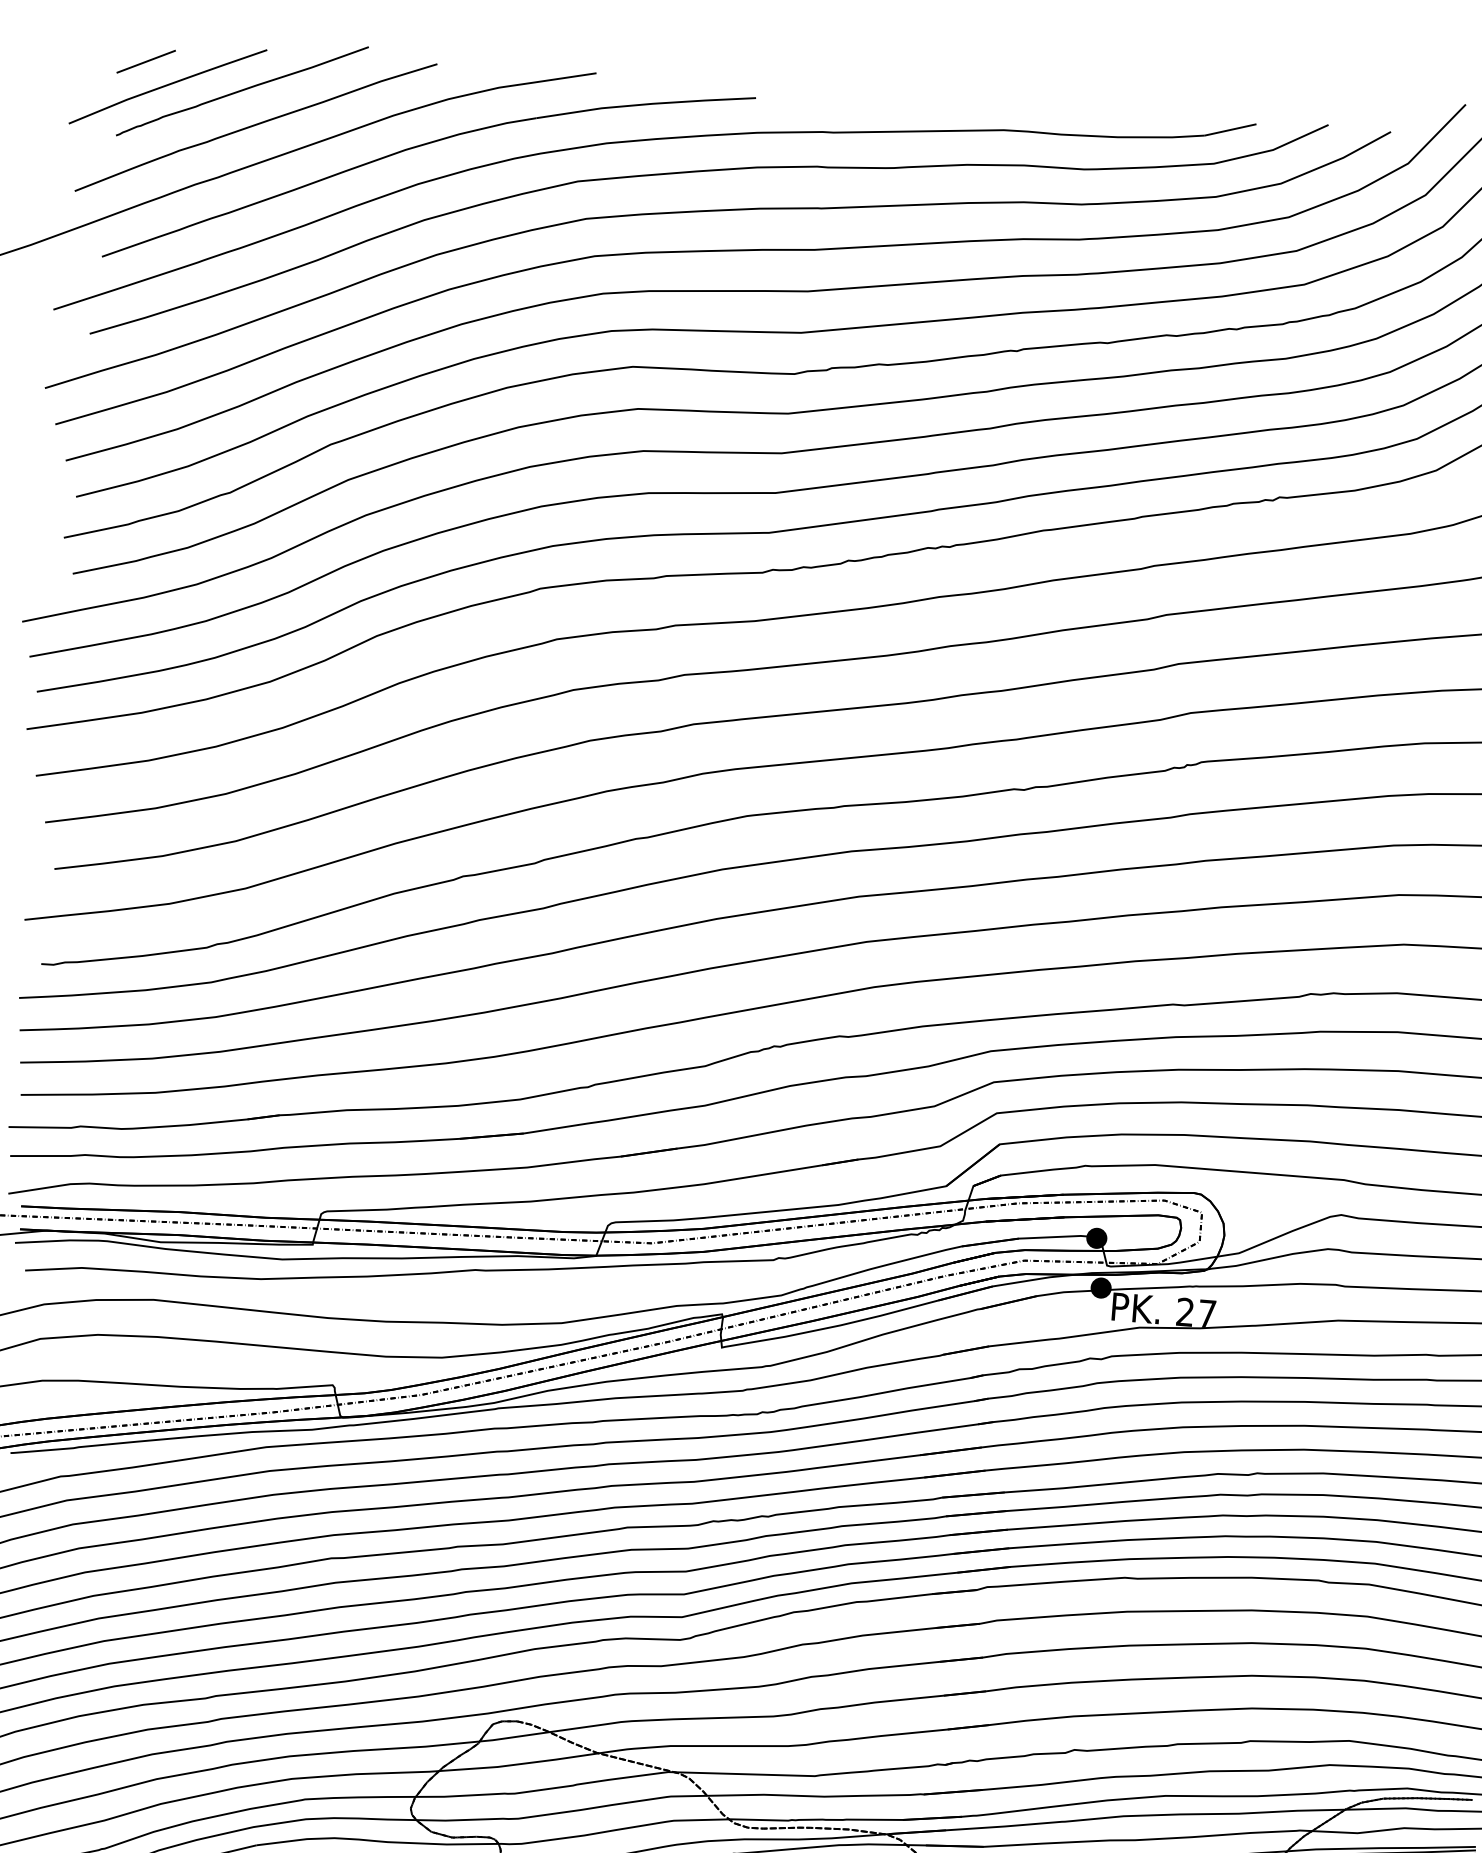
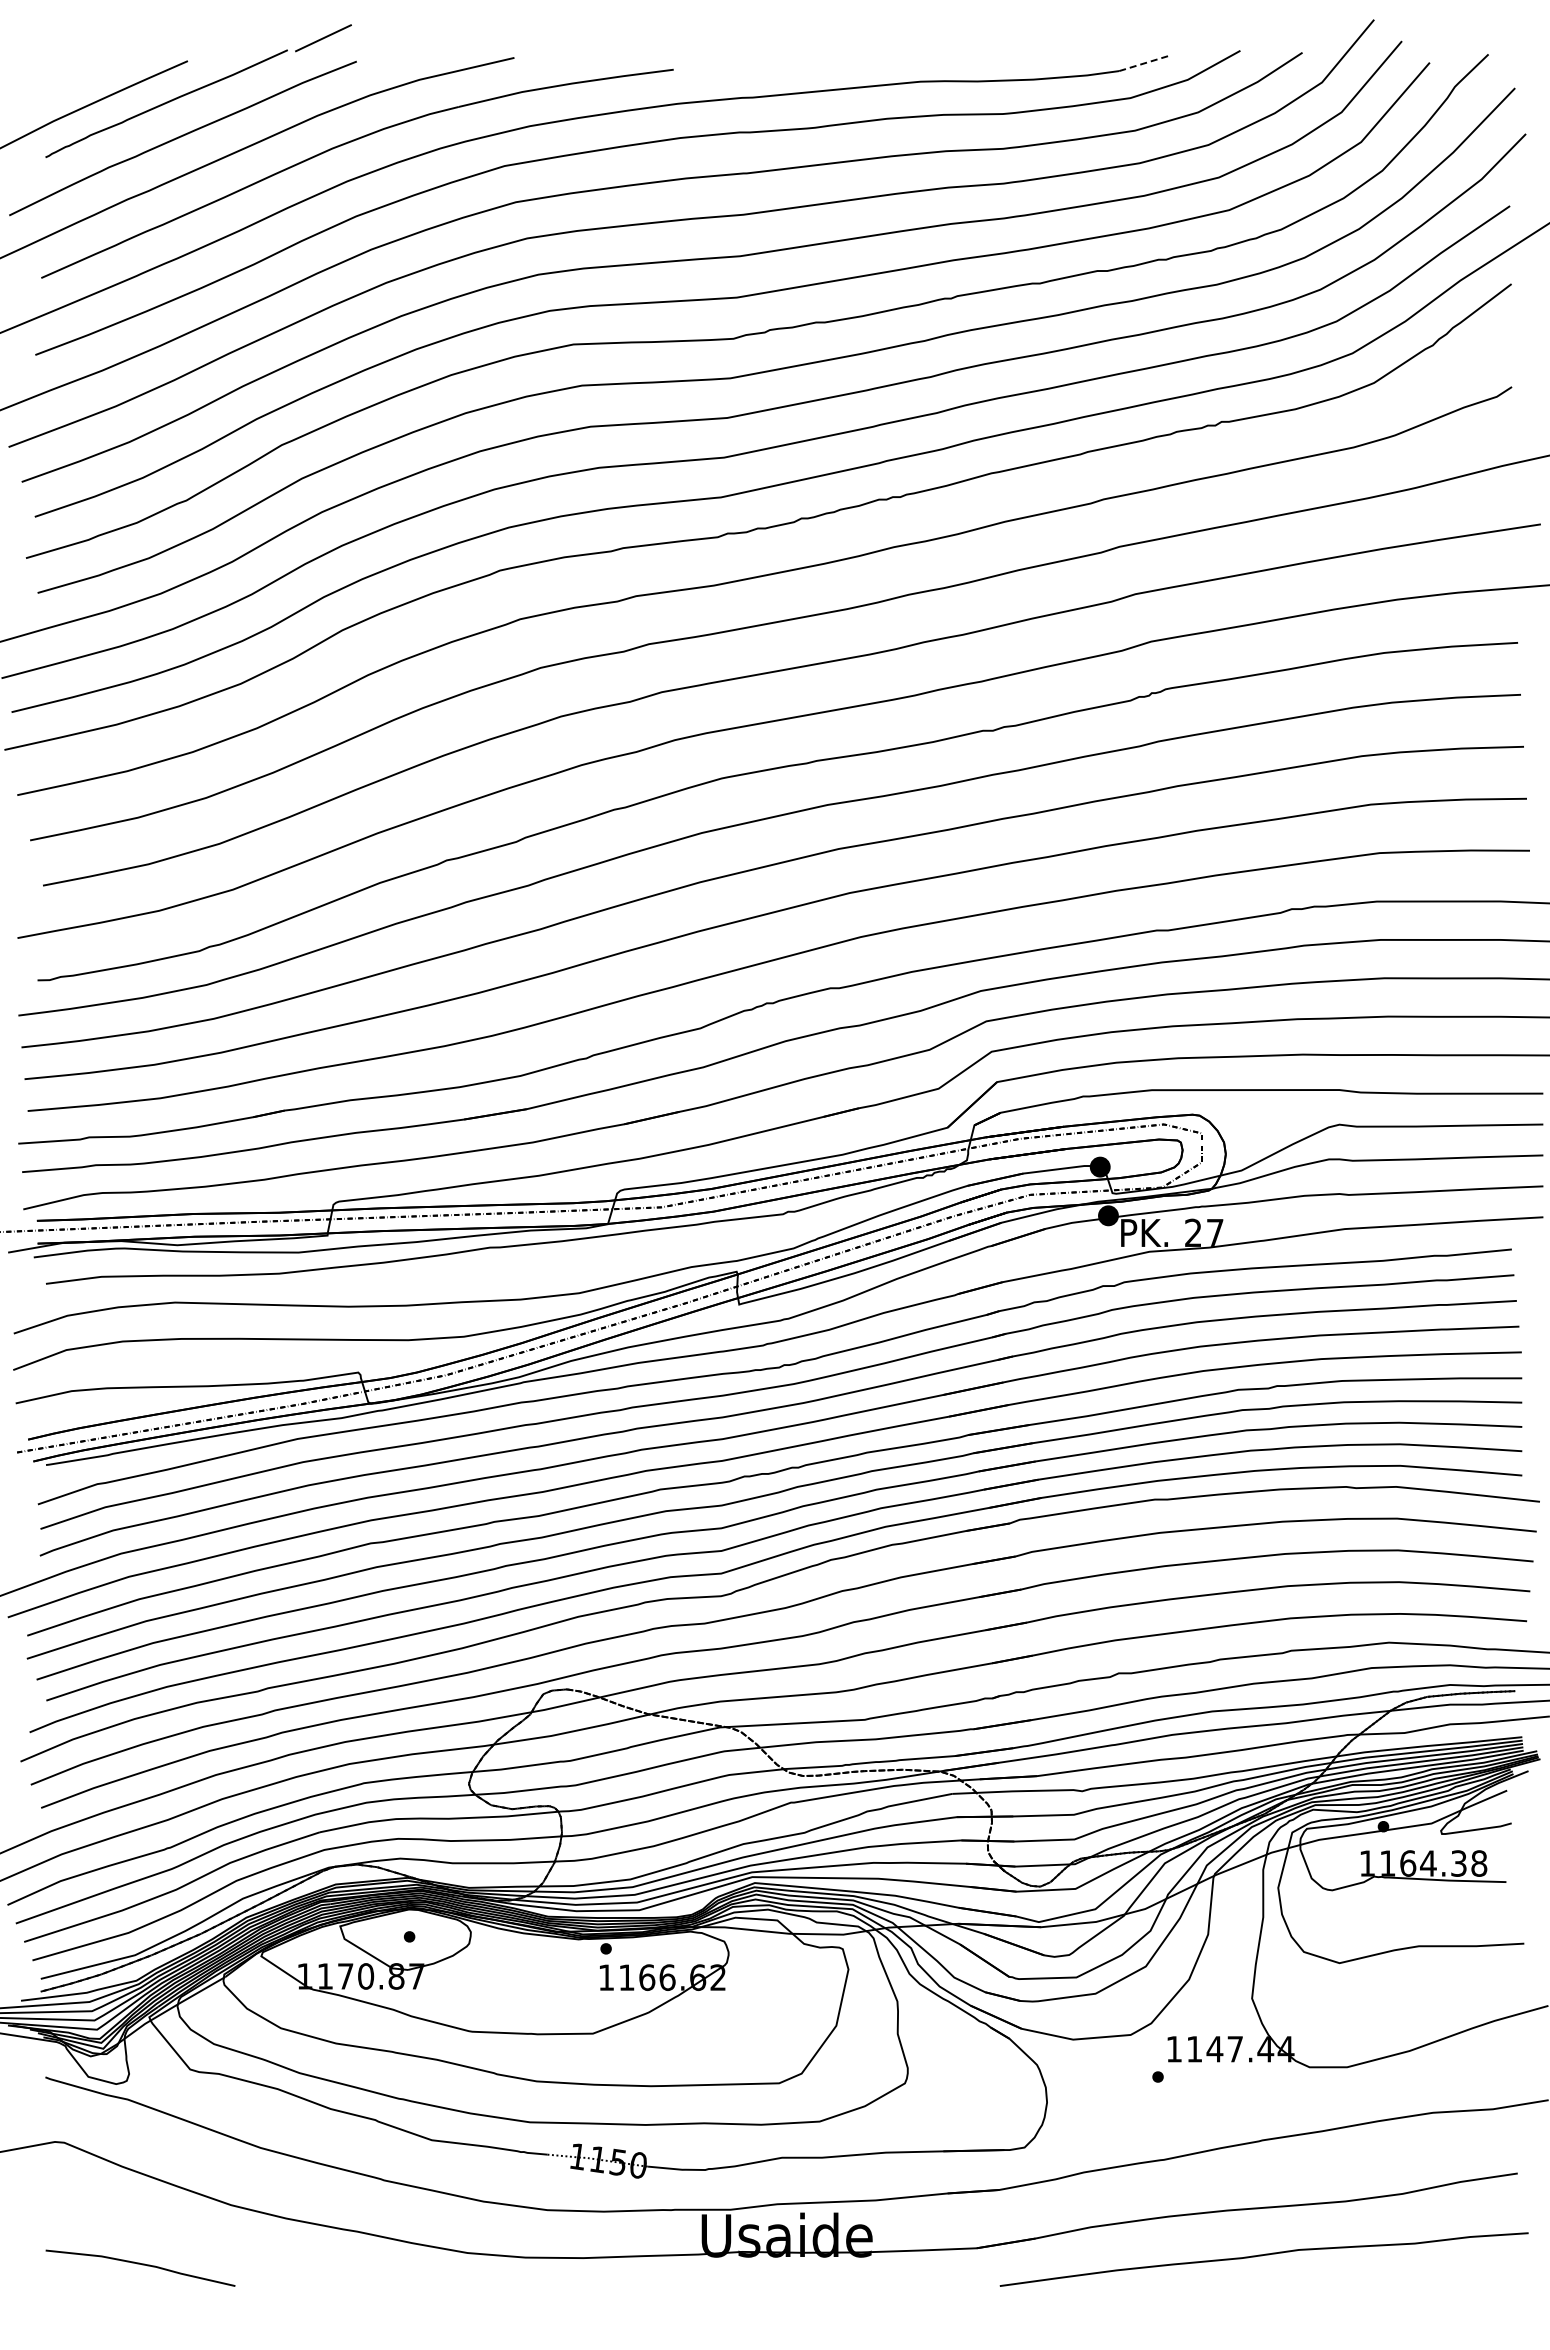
line: (146, 61) -> (323, 38), moved
line: (1230, 129) -> (1144, 63), solid -> dashed

